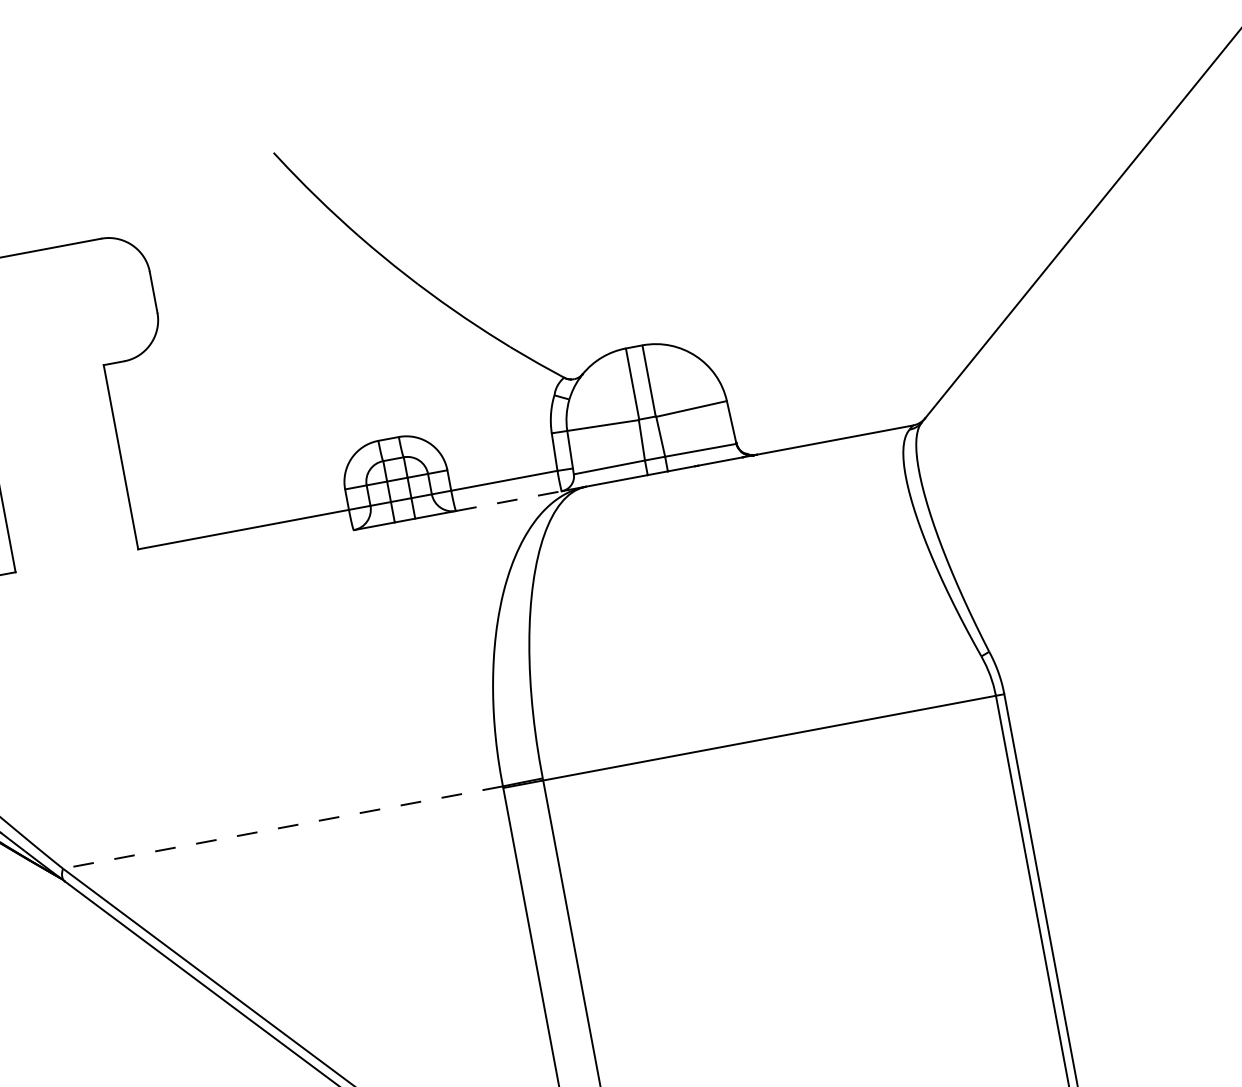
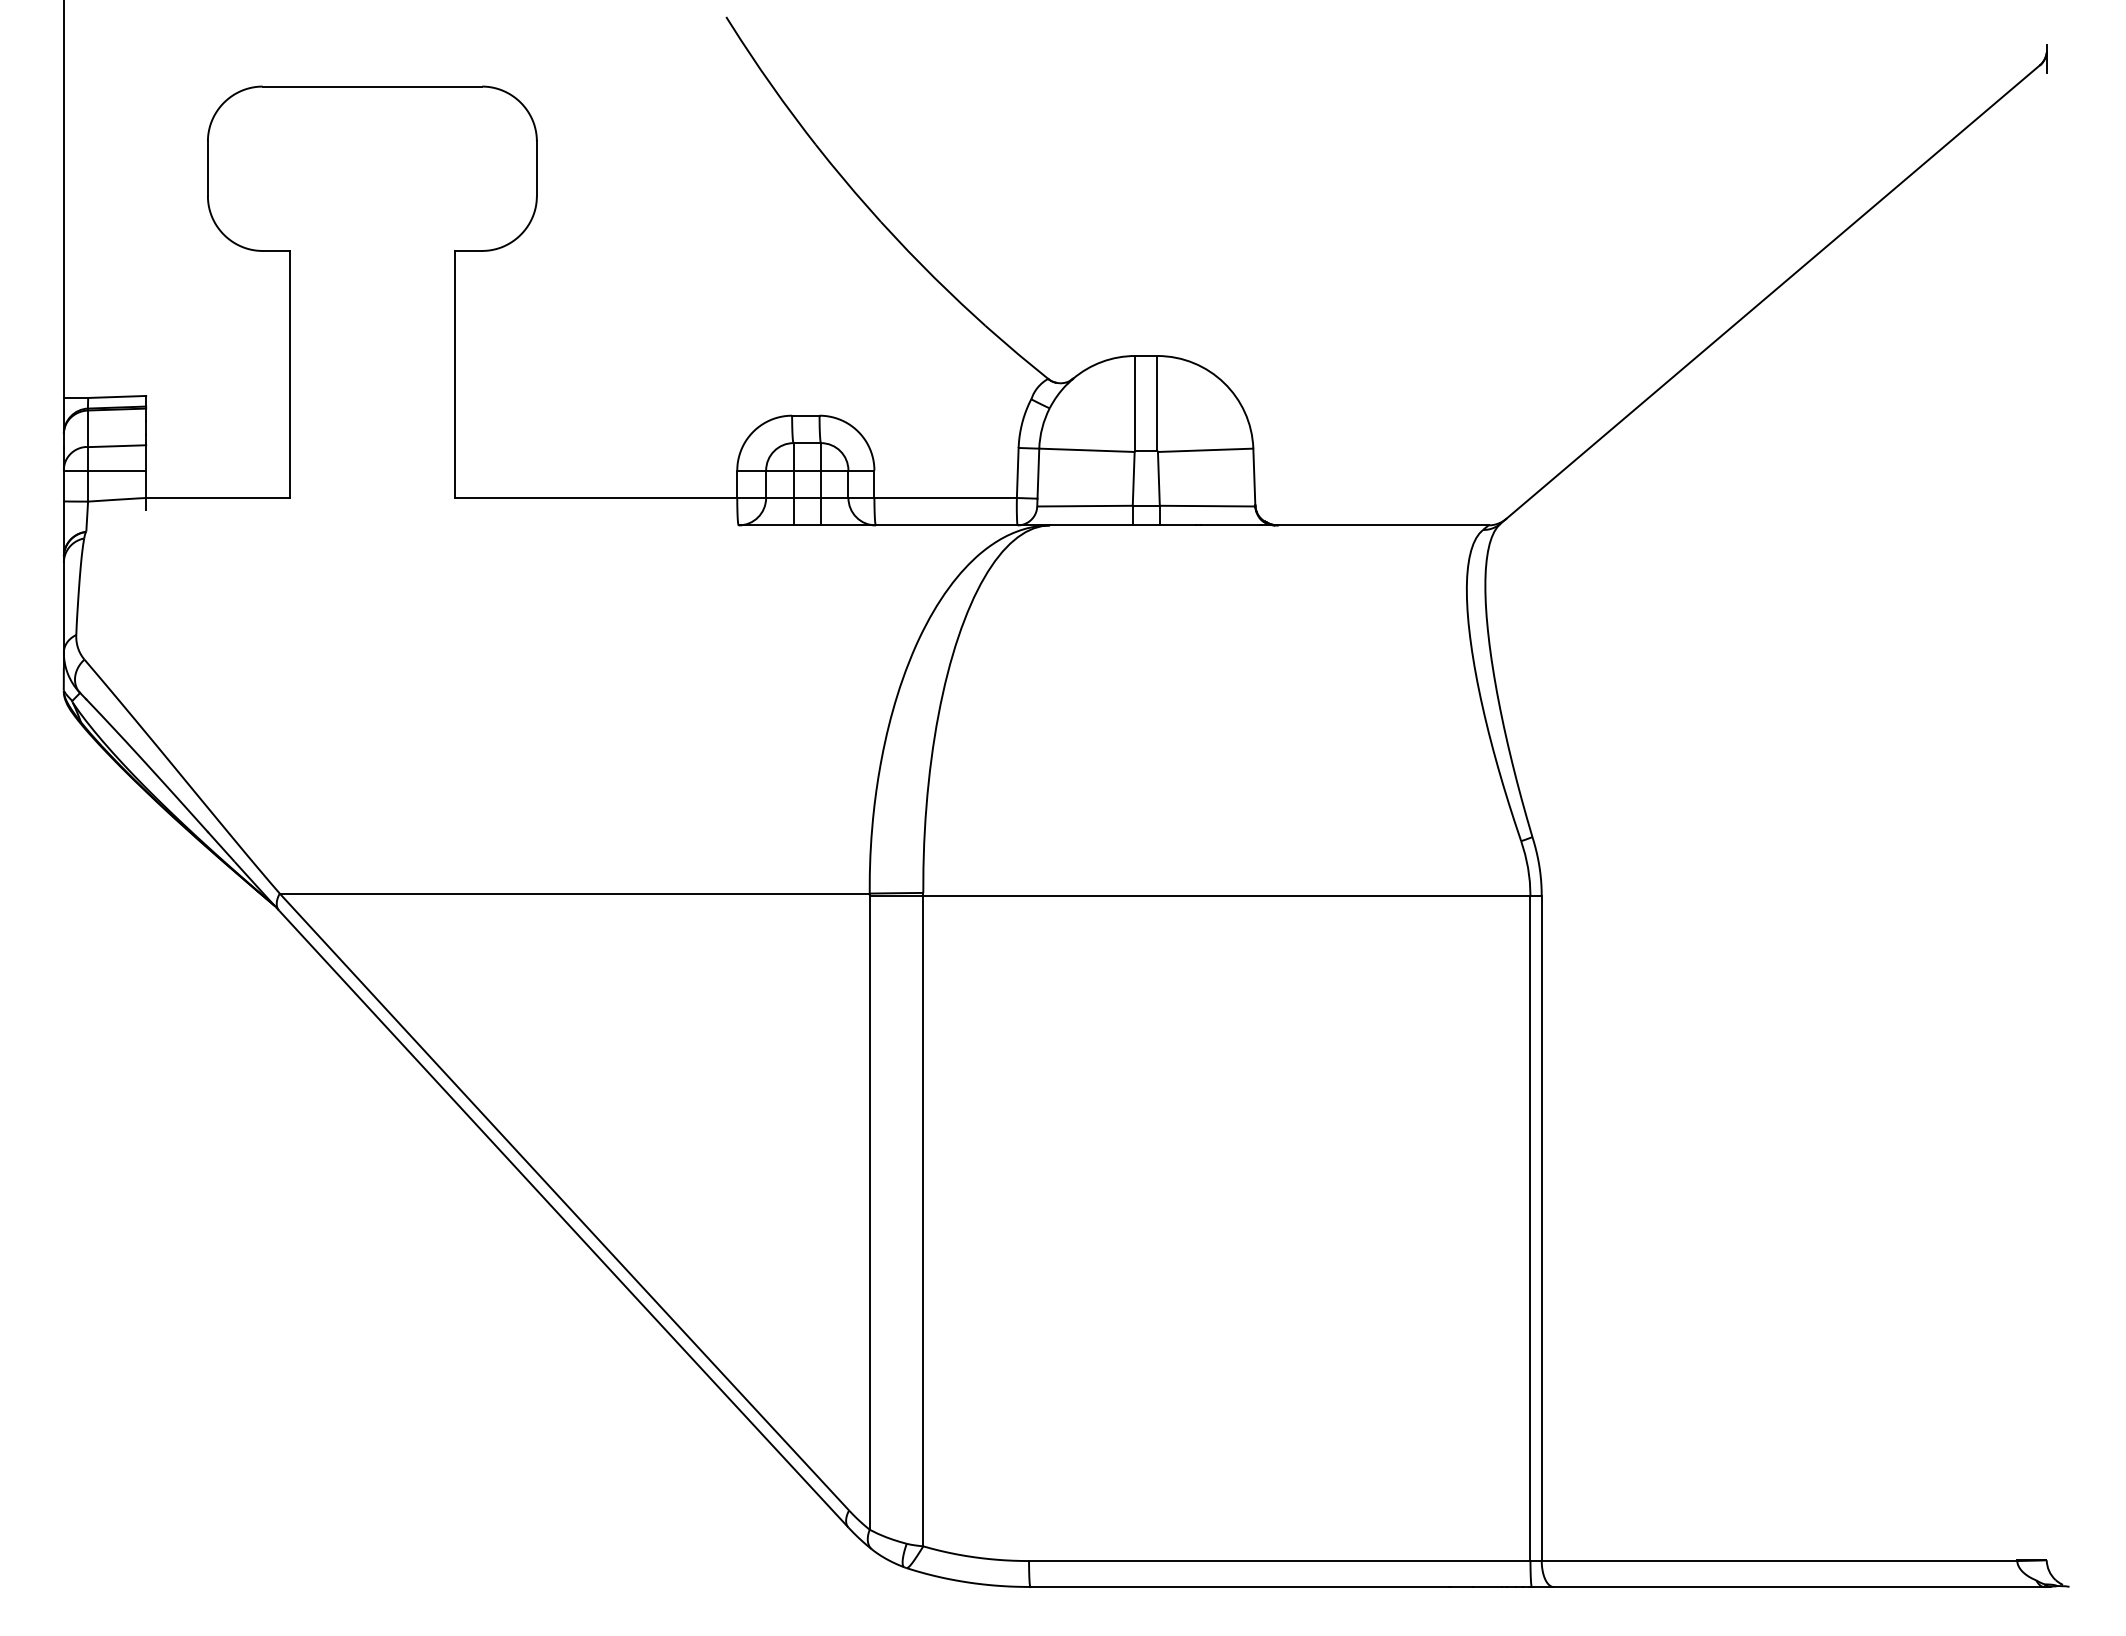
line: (508, 501) -> (946, 525), dashed -> solid
line: (282, 827) -> (574, 893), dashed -> solid

